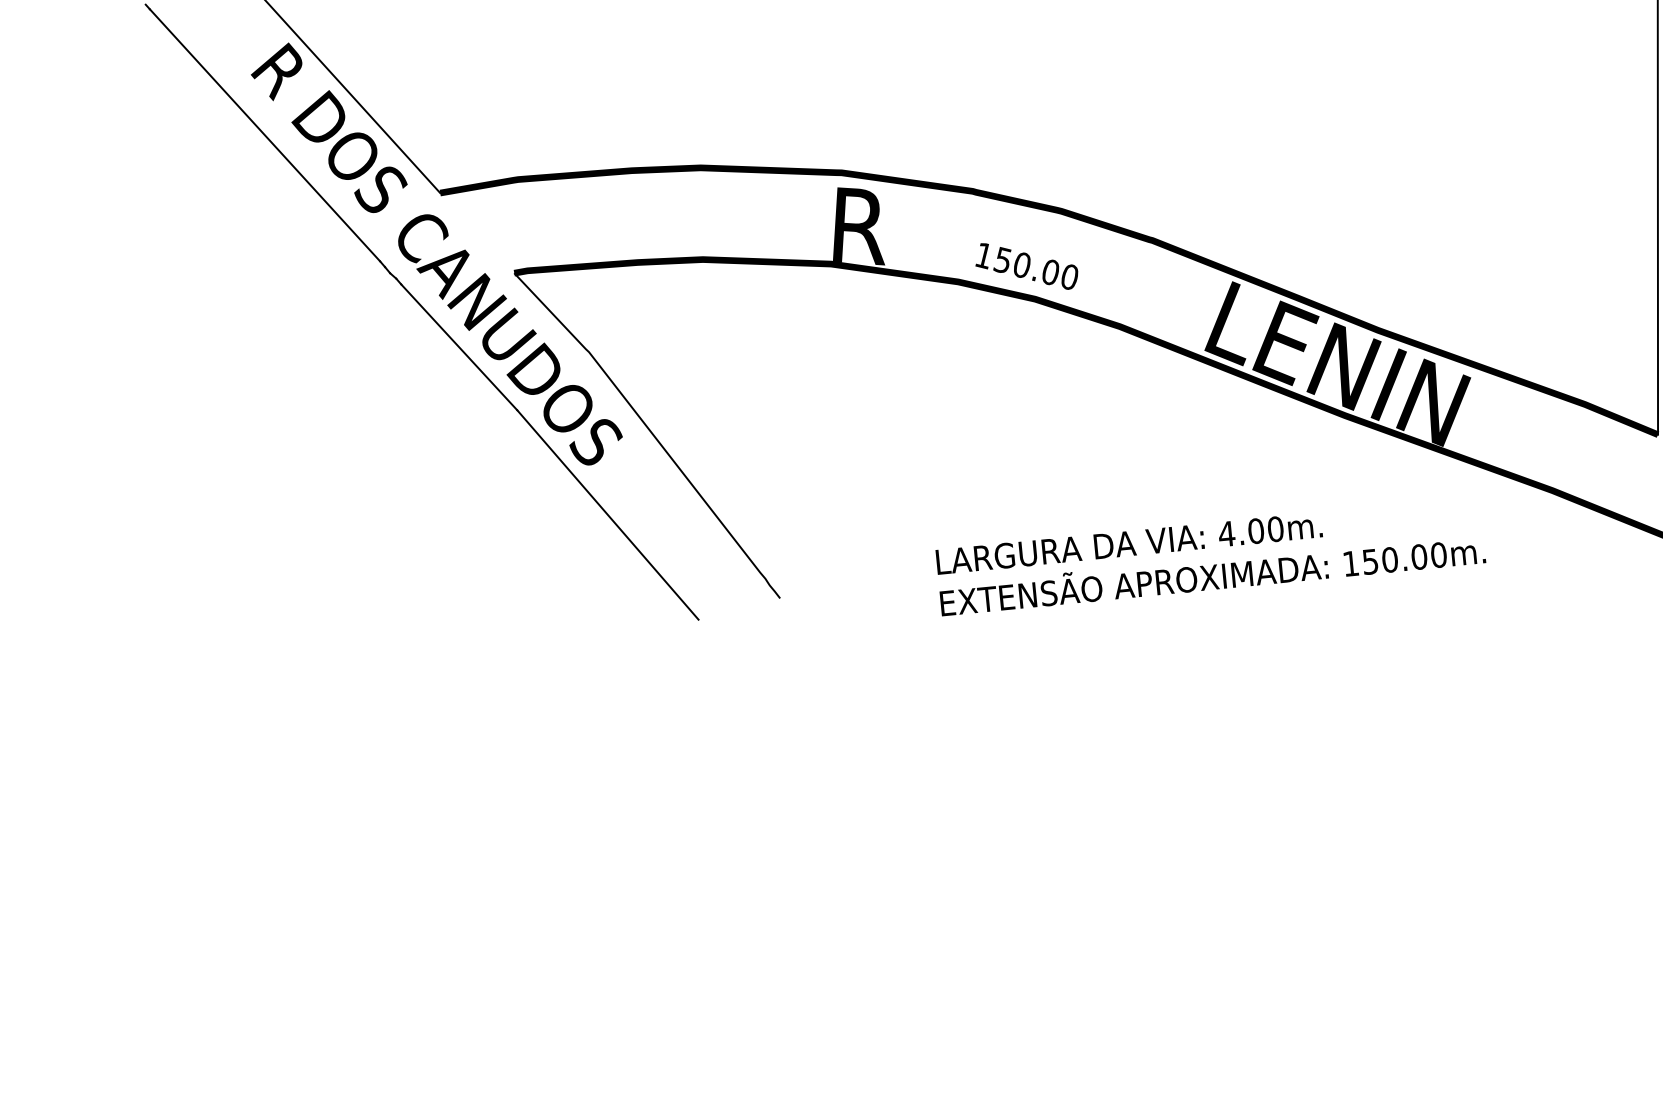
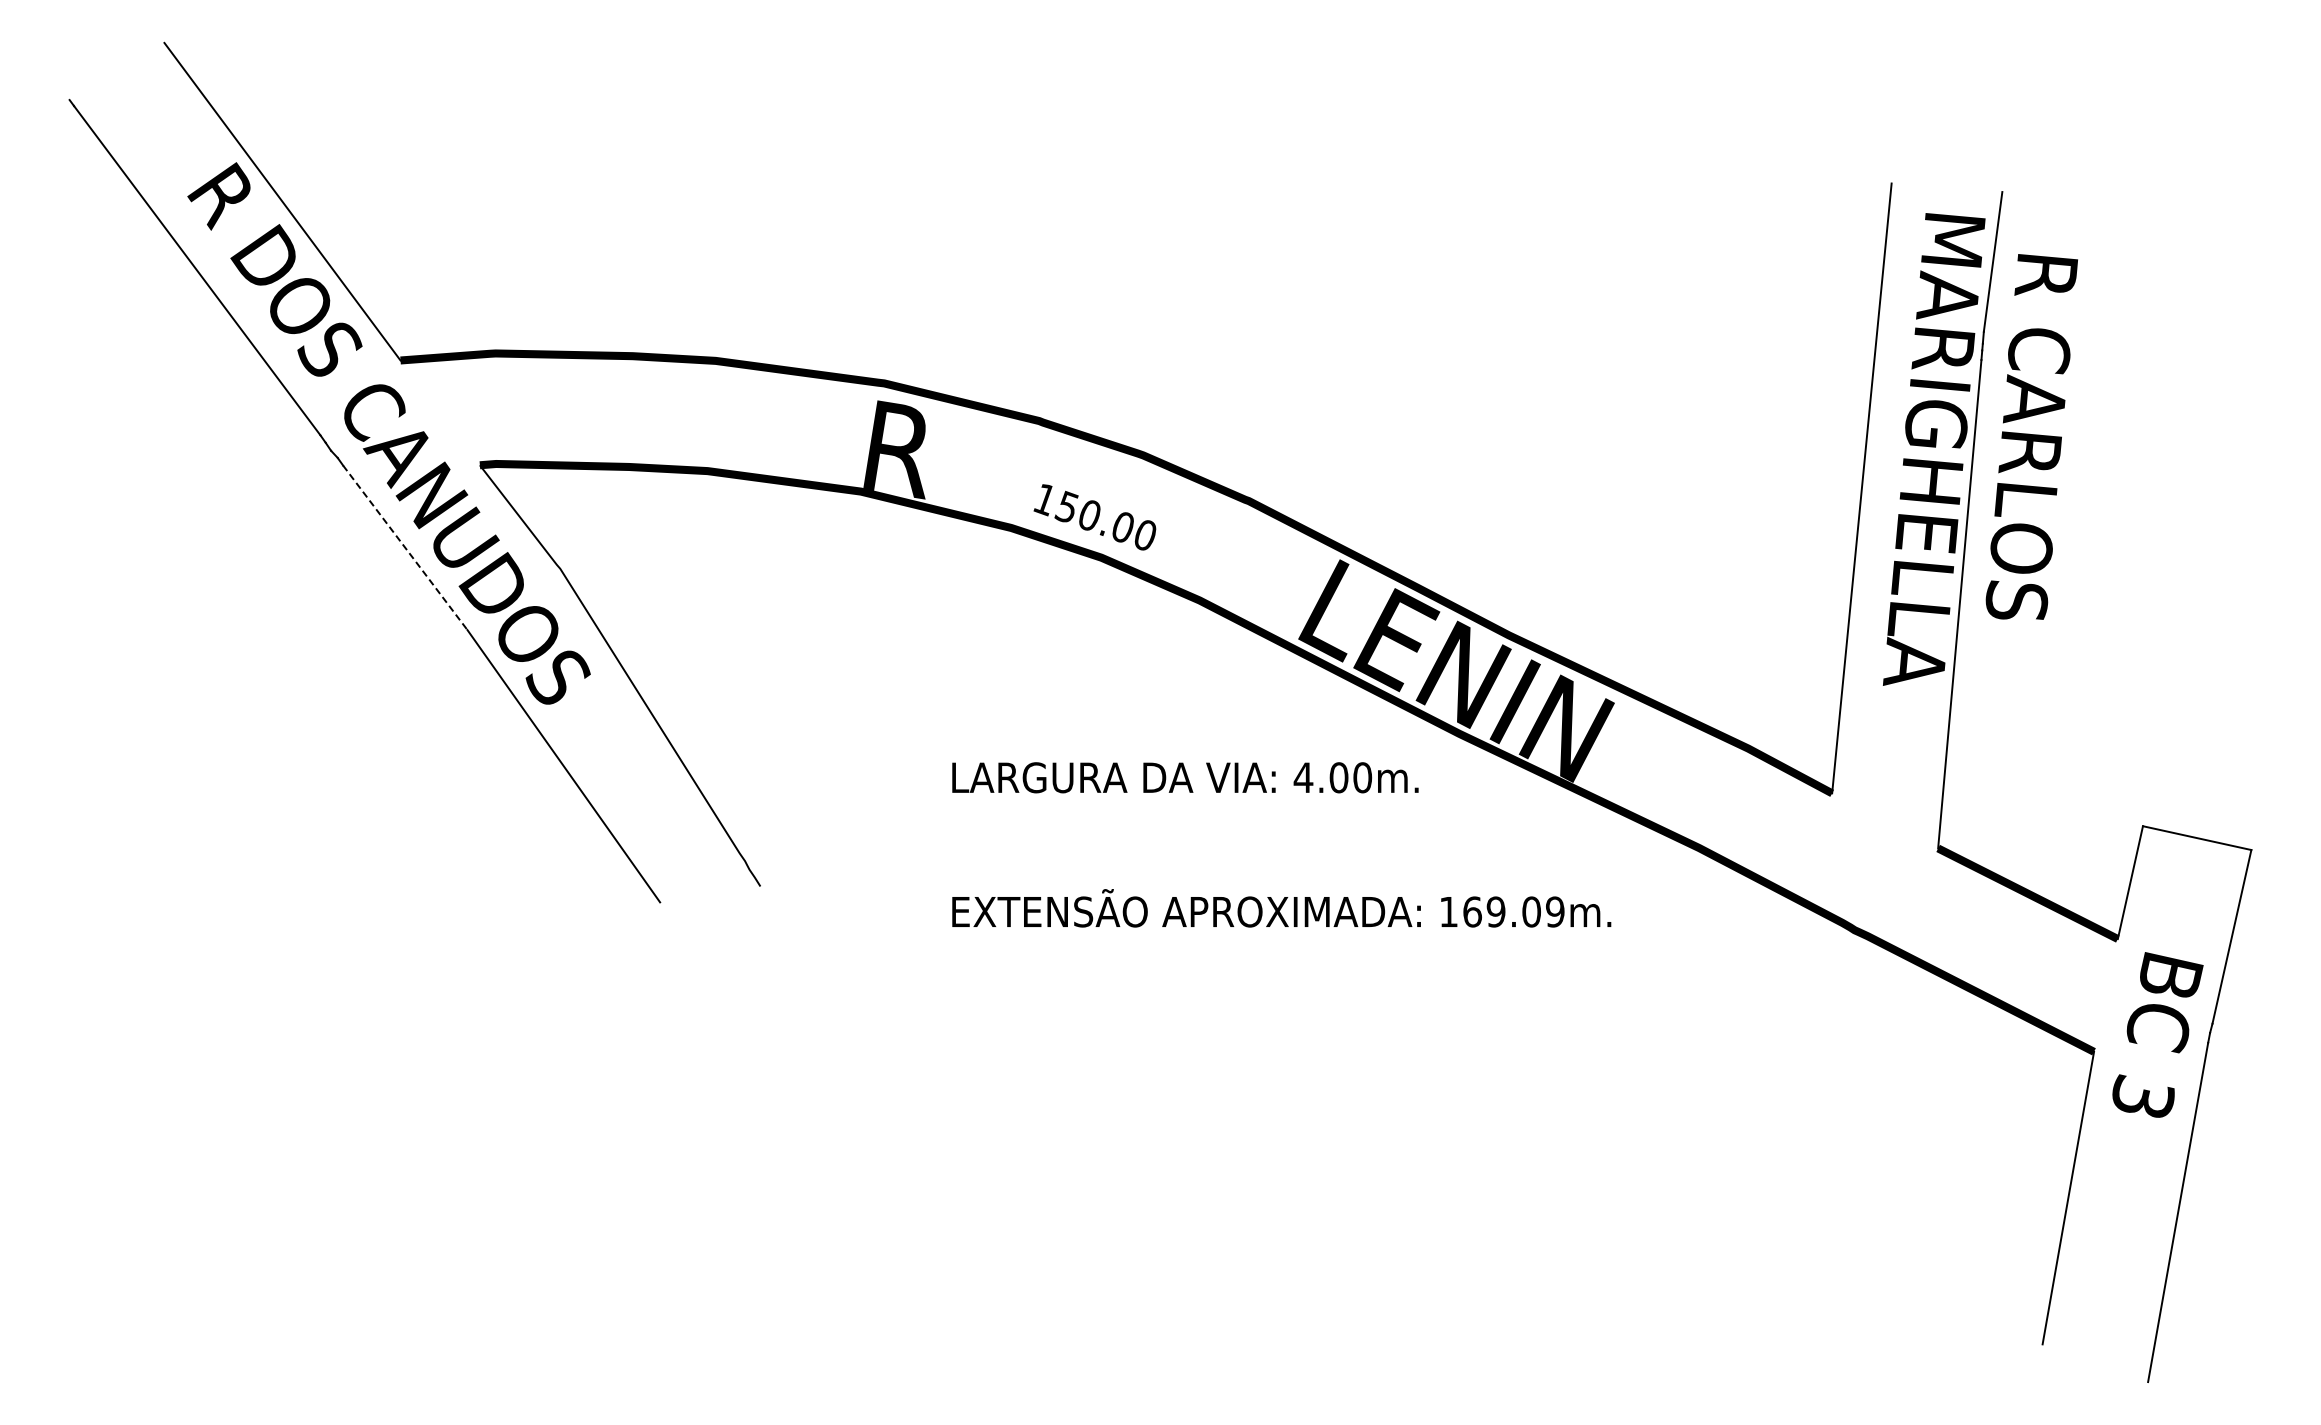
line: (459, 347) -> (405, 548), solid -> dashed
text: (1129, 543) -> (1185, 777), moved
text: (1404, 558) -> (1513, 911), 150.00m. -> 169.09m.

